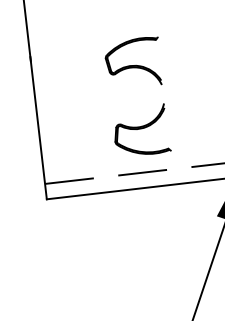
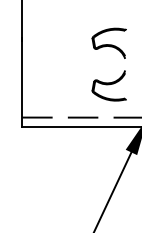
part: (158, 83) -> (123, 57), moved

